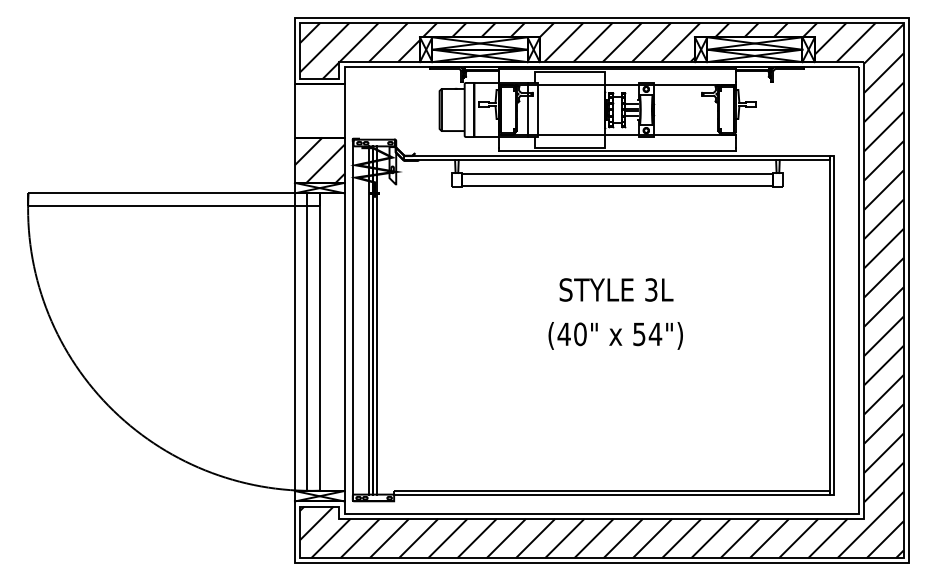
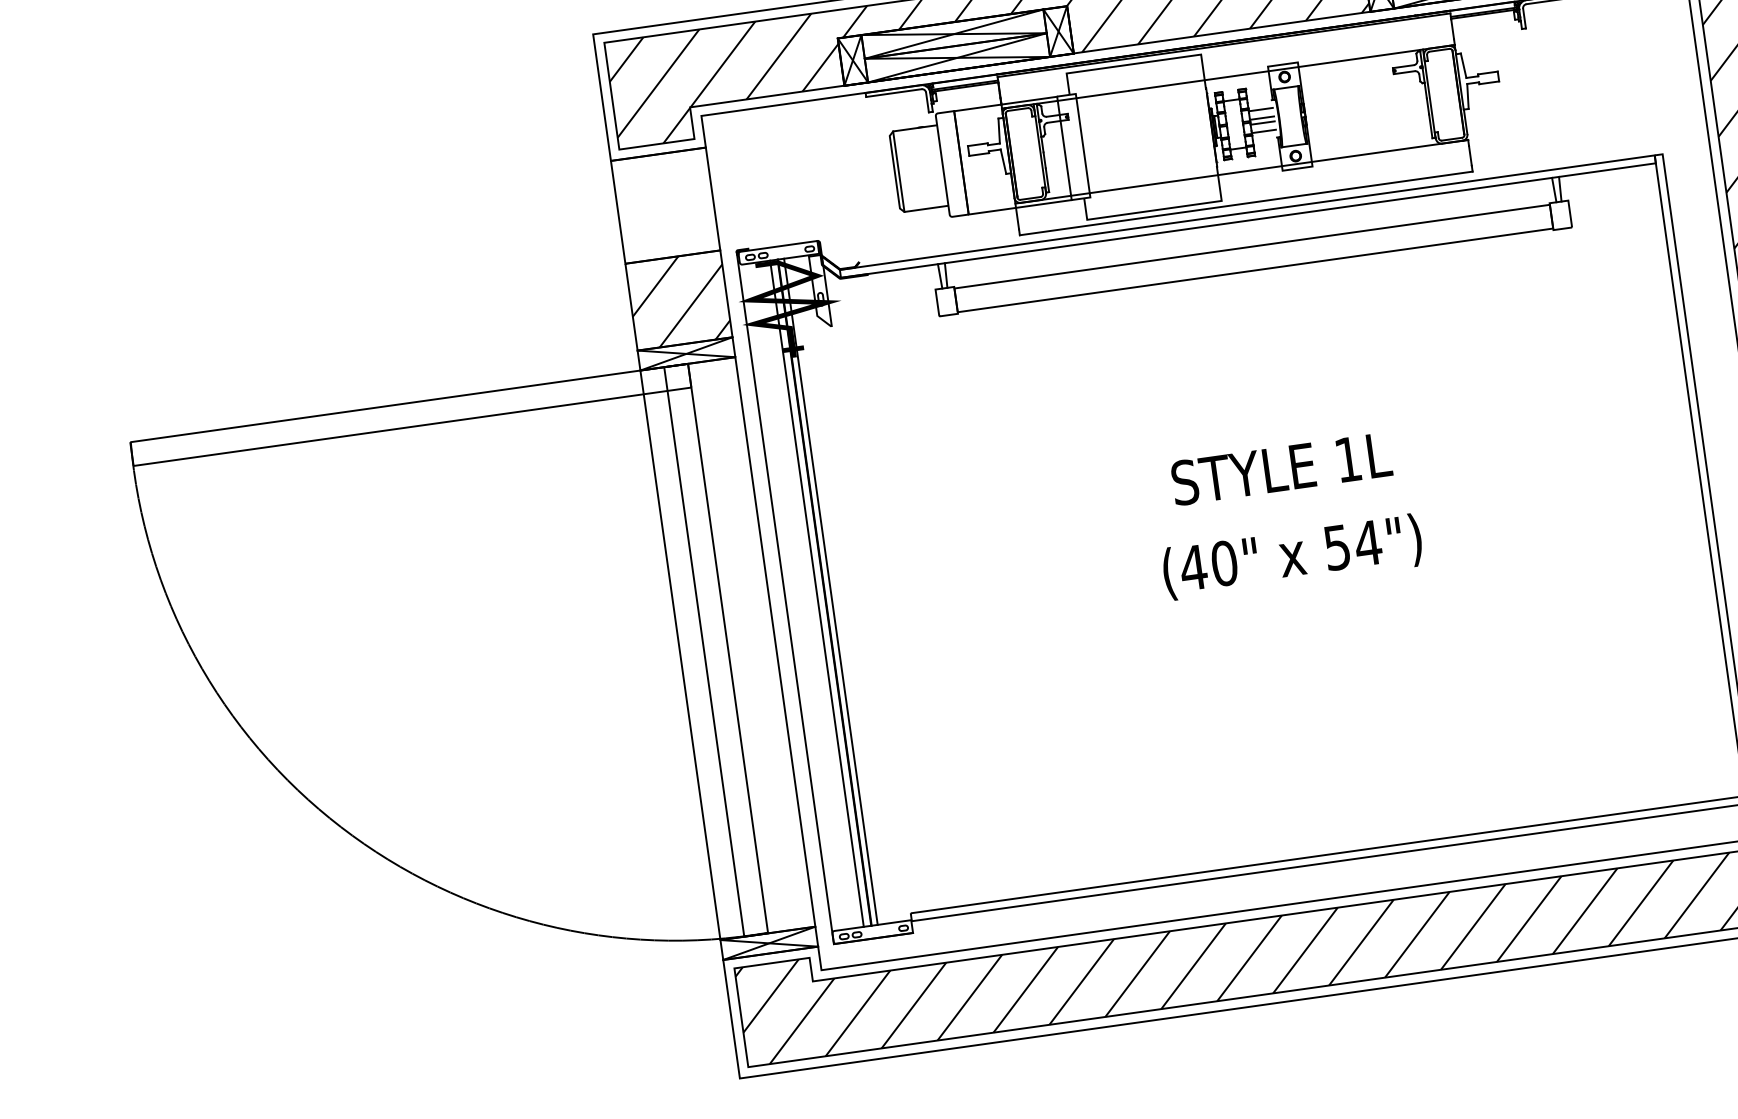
text: (651, 289) -> (1348, 458), 3L -> 1L

